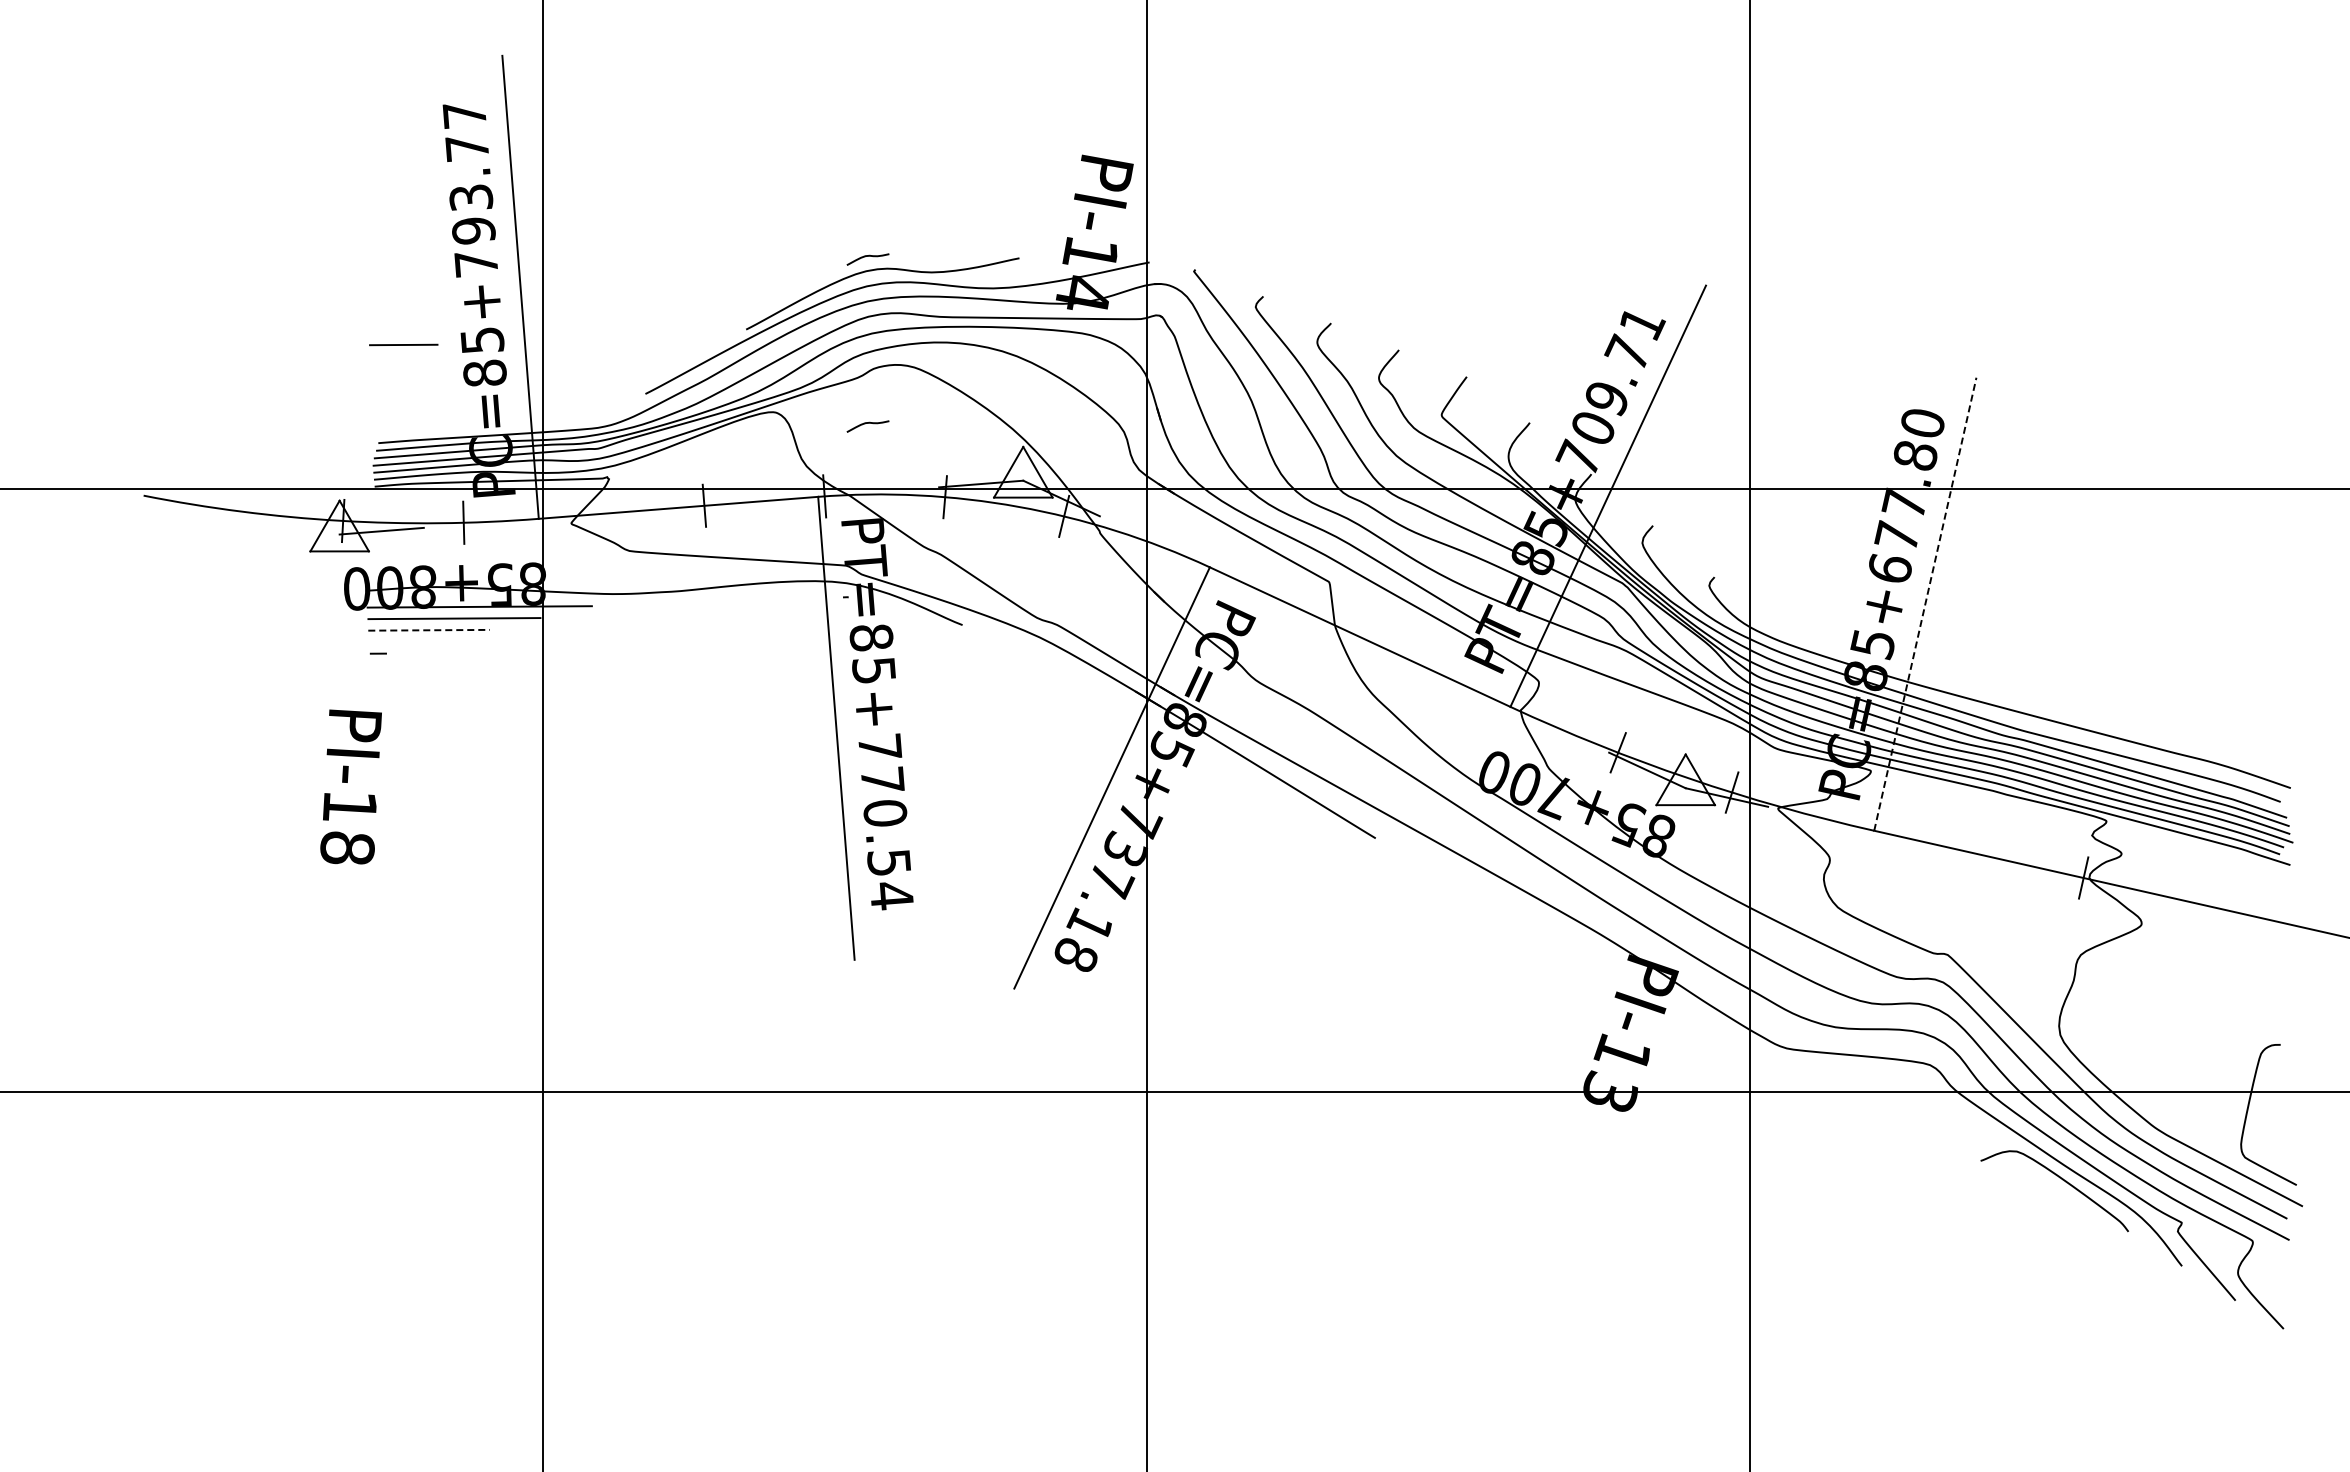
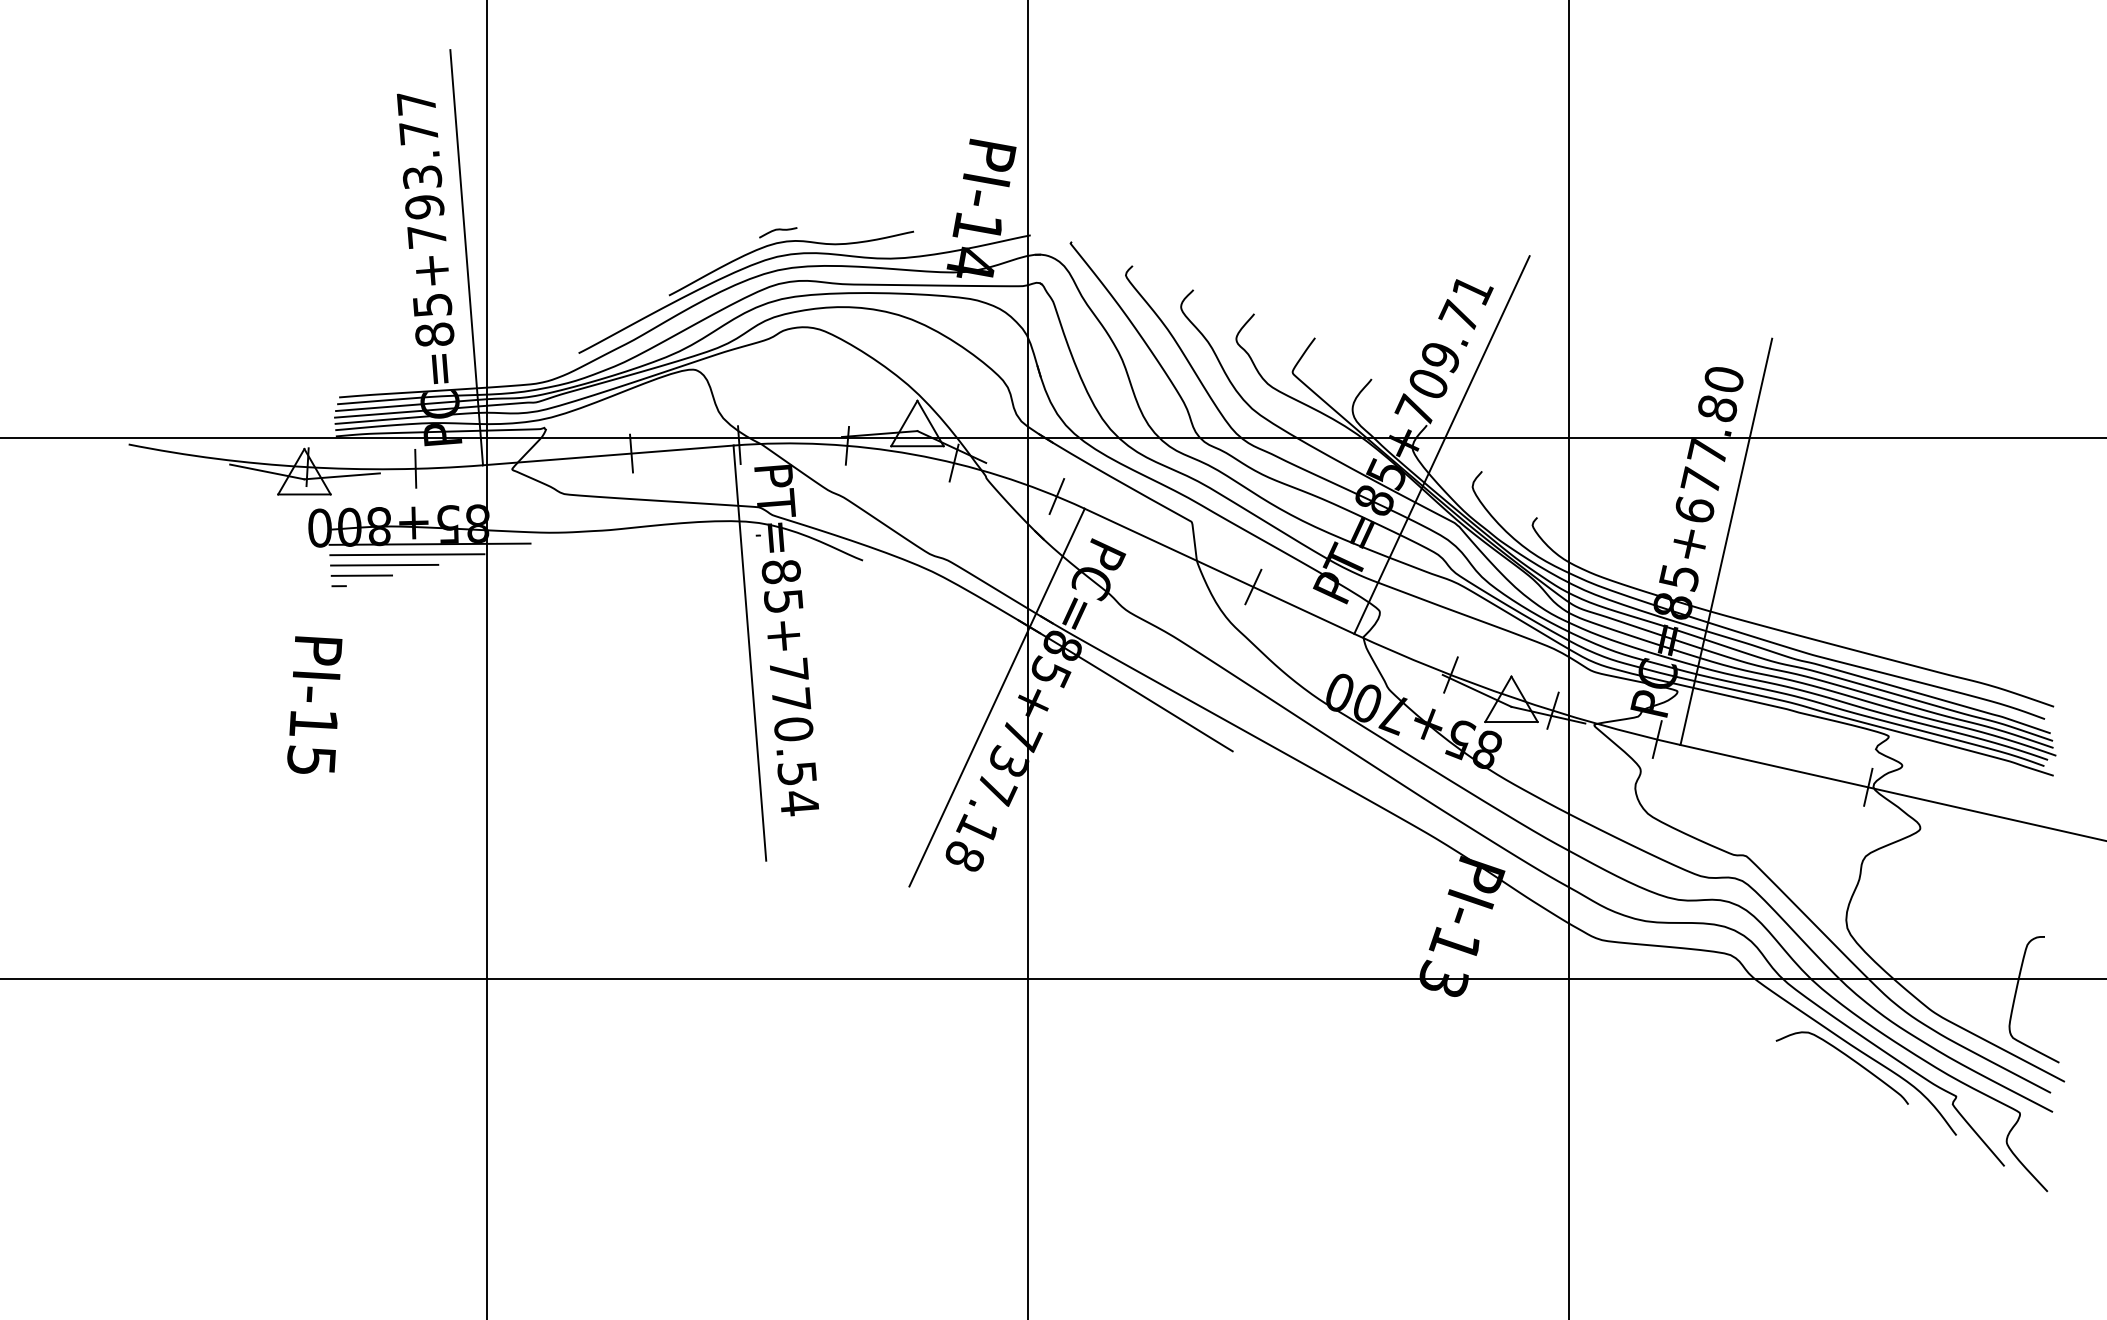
line: (403, 344) -> (361, 575), moved
curve: (865, 424) -> (775, 380), removed
line: (297, 526) -> (266, 472), added
line: (1178, 553) -> (1056, 496), added
line: (1925, 603) -> (1726, 541), dashed -> solid
line: (429, 630) -> (385, 565), dashed -> solid
line: (1397, 654) -> (1253, 586), added
line: (1848, 824) -> (1657, 739), added
text: (347, 847) -> (311, 759), PI-18 -> PI-15

